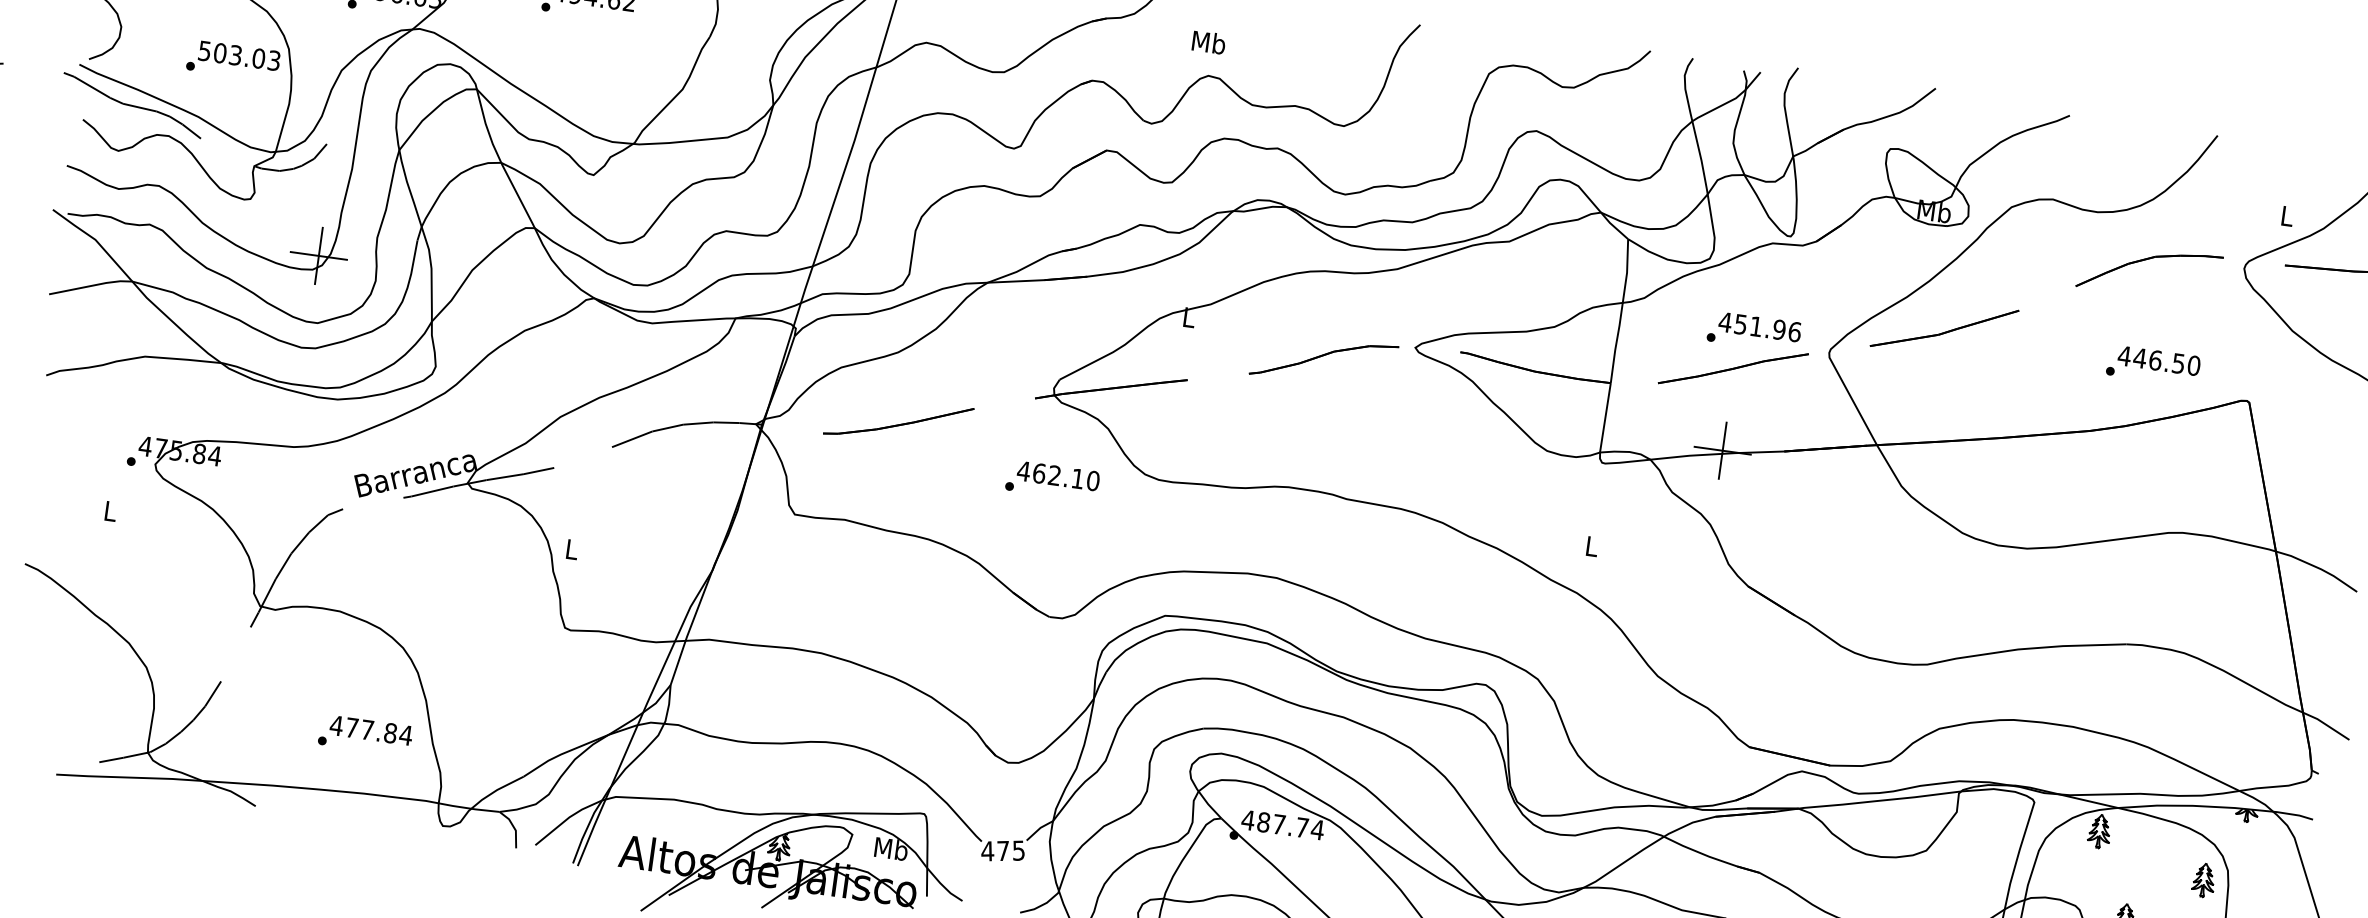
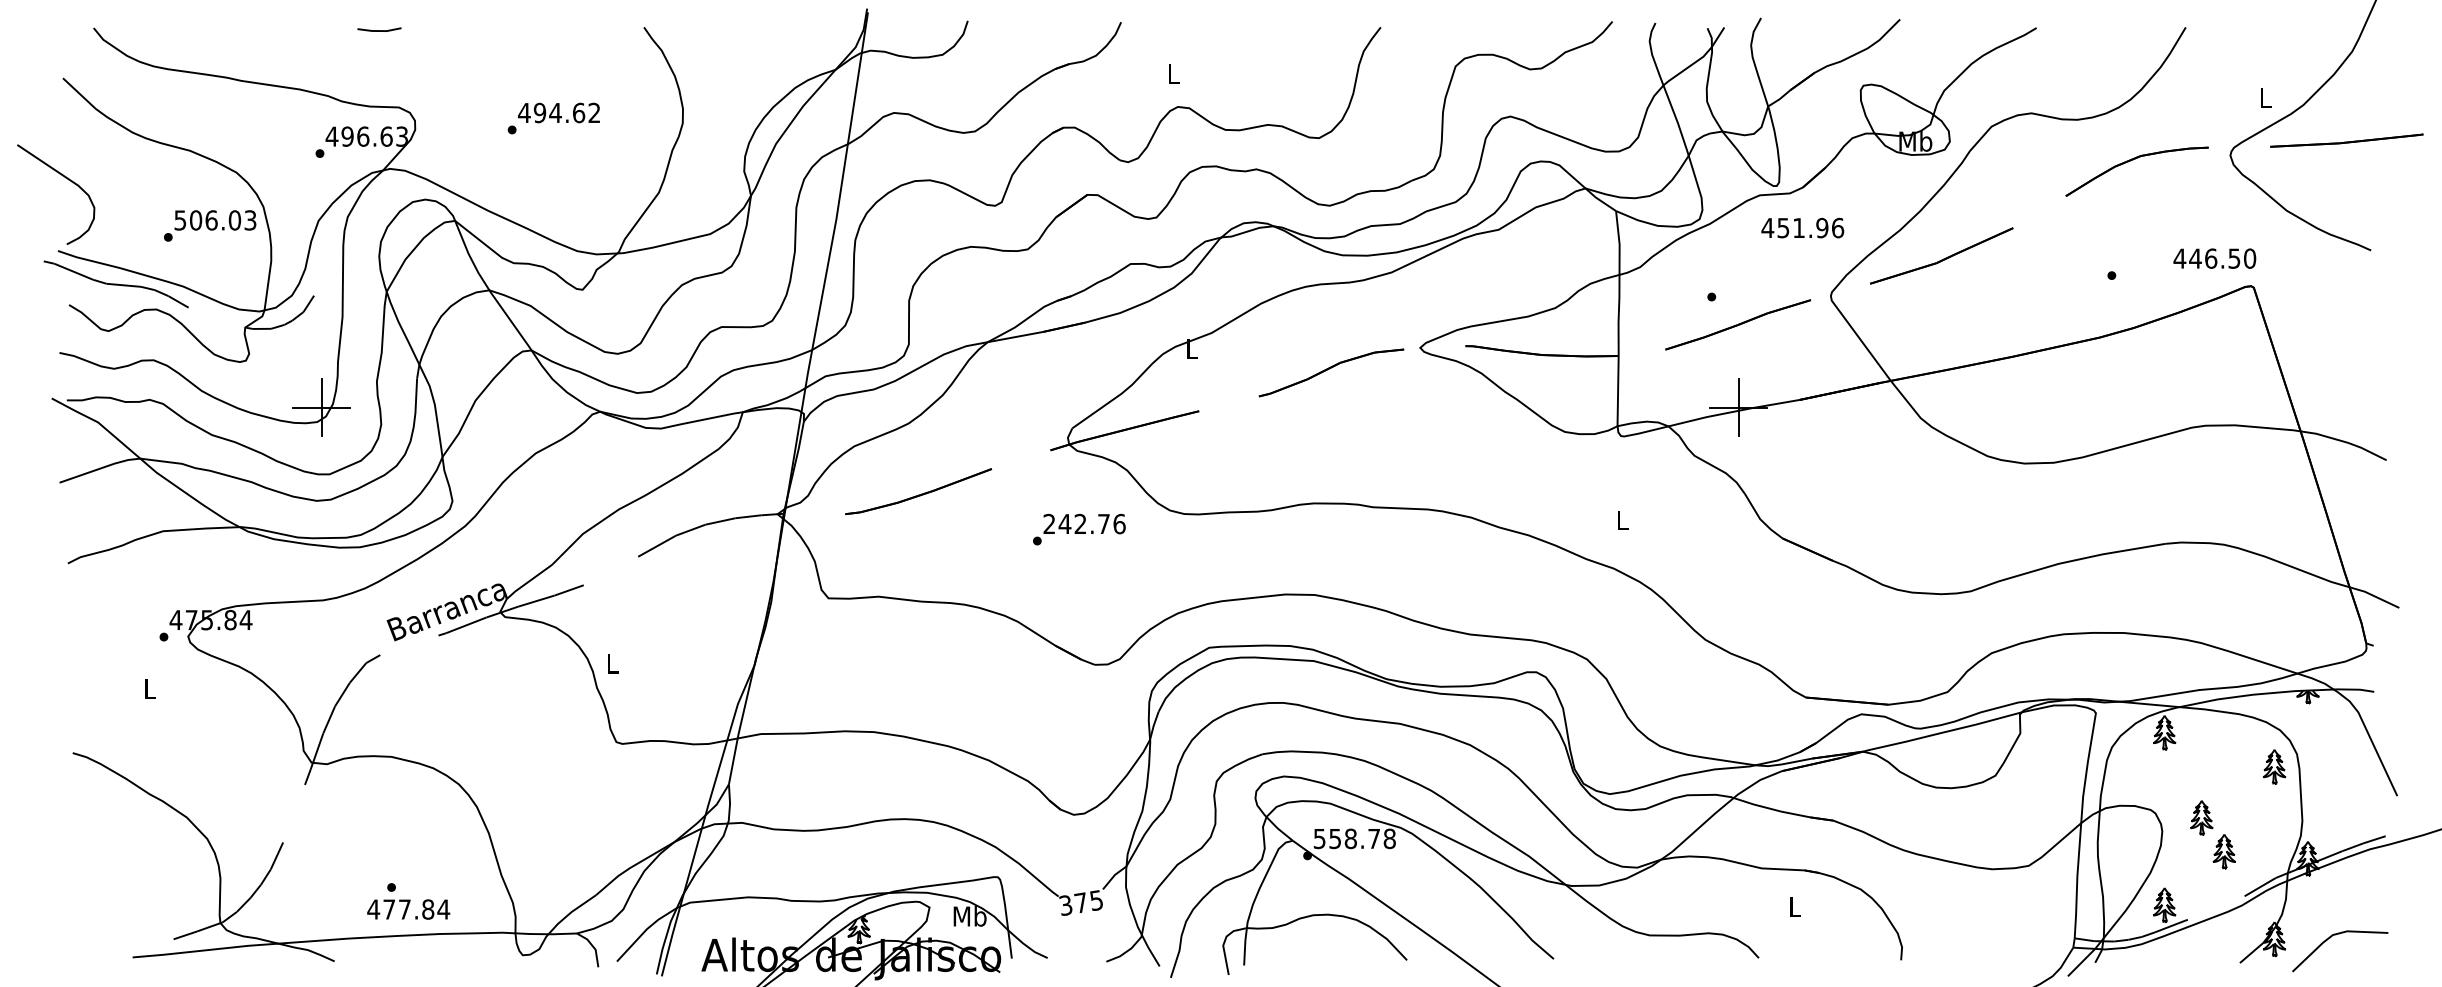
text: (1208, 42) -> (1173, 73), Mb -> L
text: (235, 55) -> (211, 220), 503.03 -> 506.03
text: (1759, 326) -> (1802, 227), moved
text: (2158, 360) -> (2214, 258), moved
text: (1058, 475) -> (1084, 523), 462.10 -> 242.76
text: (371, 730) -> (408, 909), moved
text: (1282, 824) -> (1354, 838), 487.74 -> 558.78
text: (987, 851) -> (1065, 905), 475 -> 375

